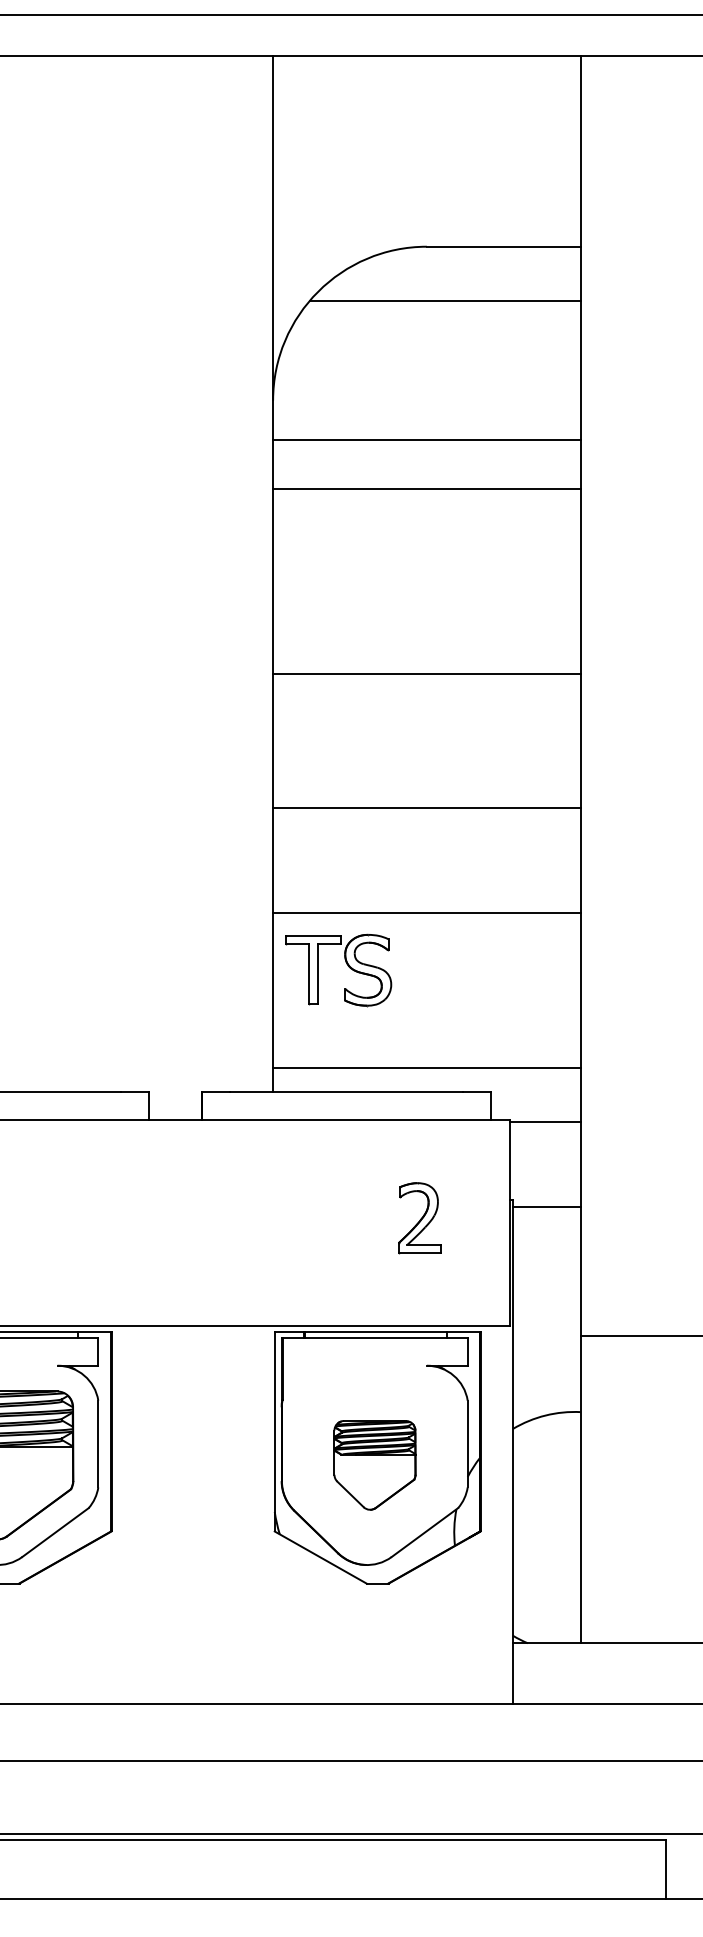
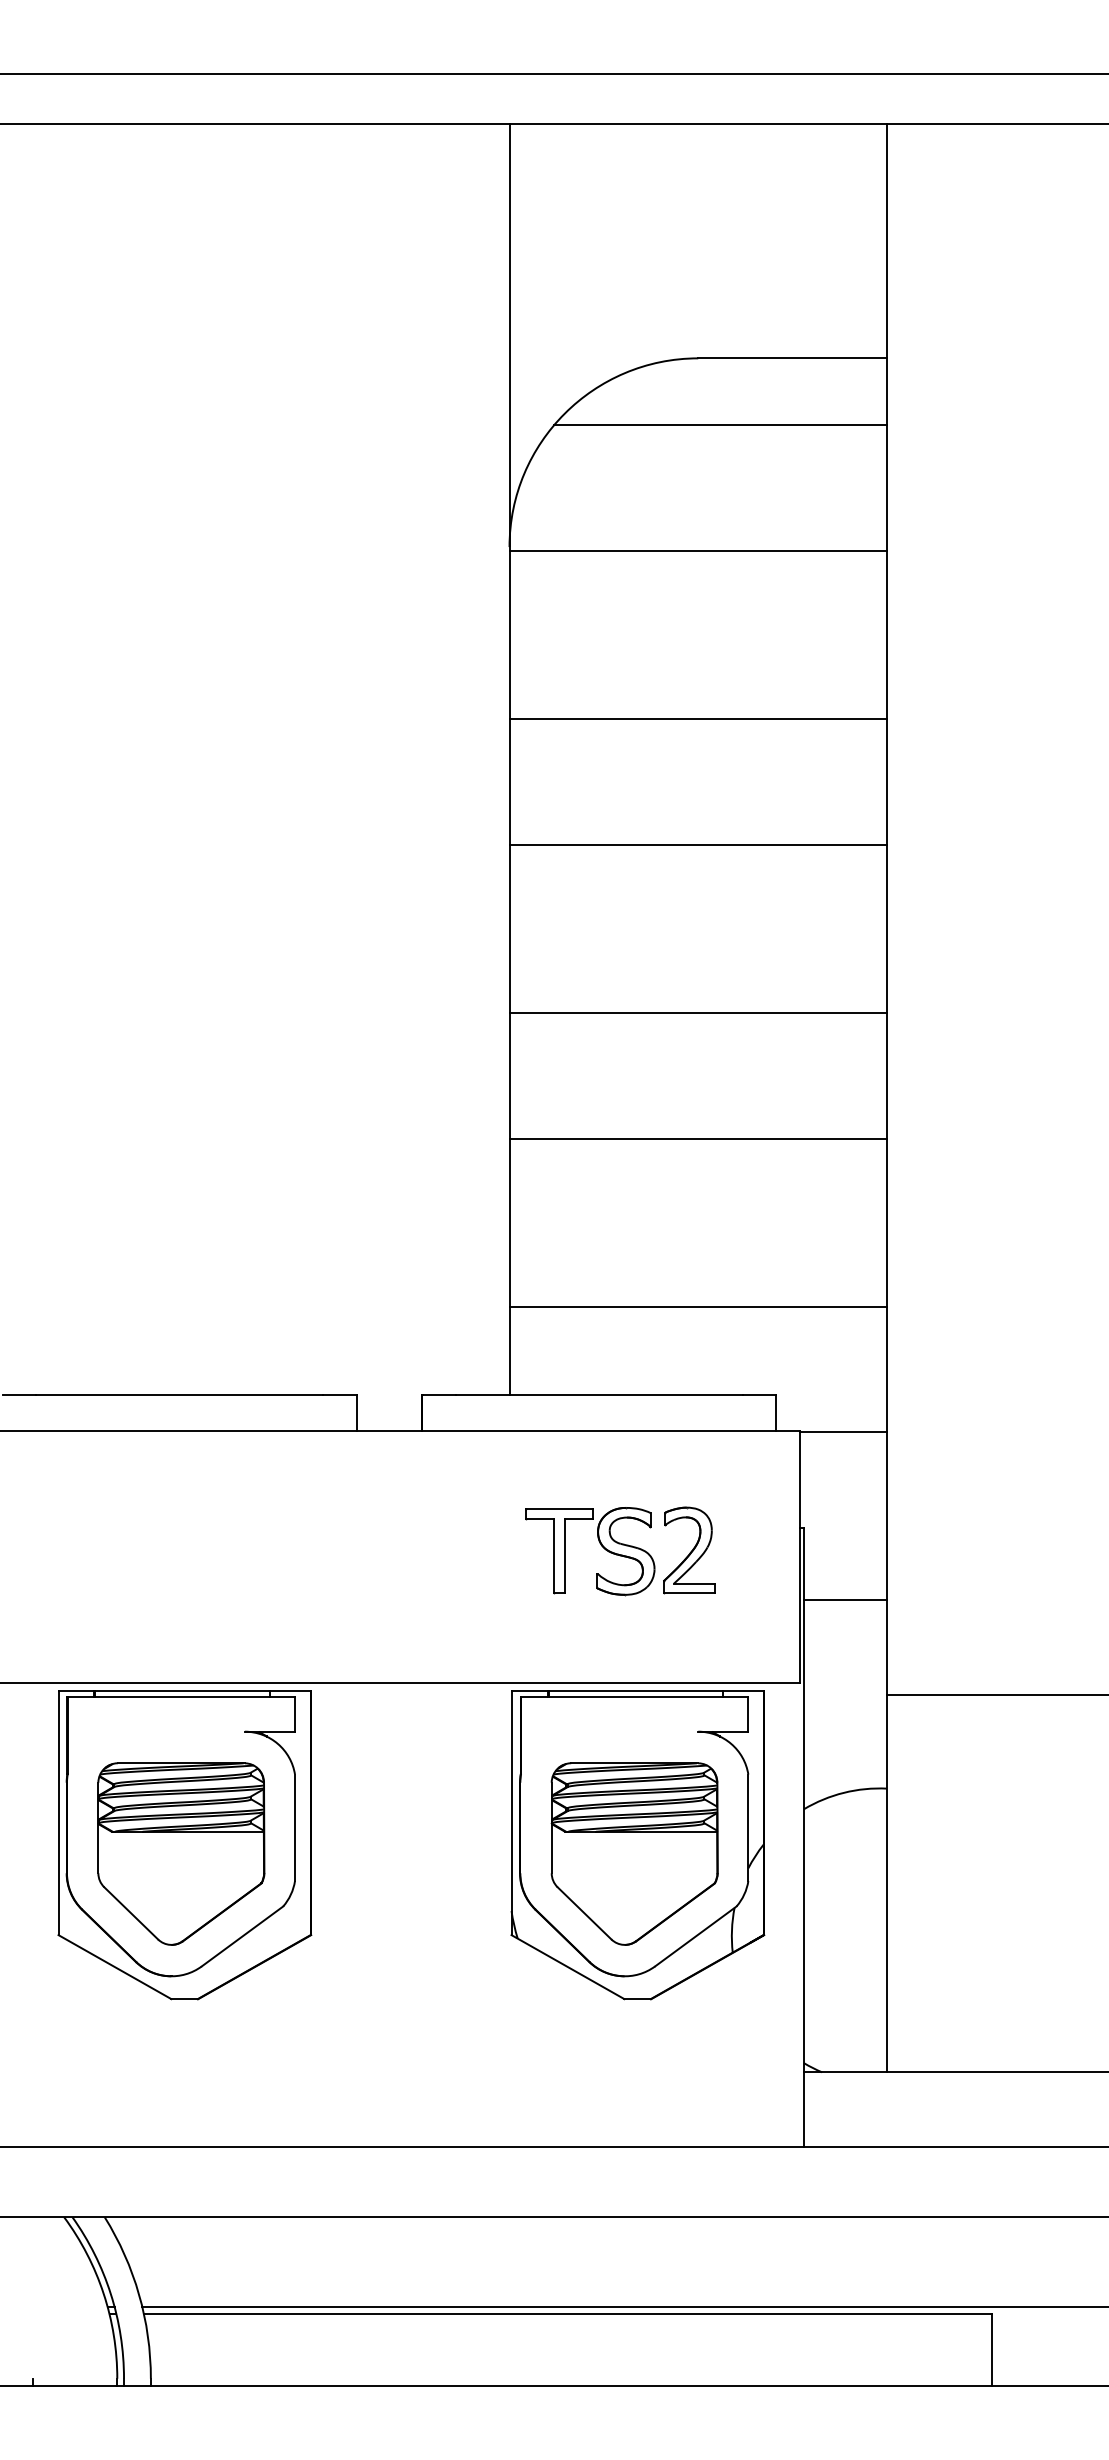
line: (426, 439) -> (697, 550), moved
line: (426, 488) -> (697, 718), moved
line: (426, 673) -> (697, 844), moved
line: (426, 807) -> (697, 1012), moved
line: (426, 913) -> (697, 1138), moved
part: (347, 965) -> (600, 1545), moved
line: (426, 1068) -> (697, 1306), moved
line: (546, 1206) -> (844, 1600), moved
part: (374, 1464) -> (634, 1853), size x1.67

